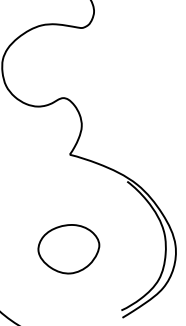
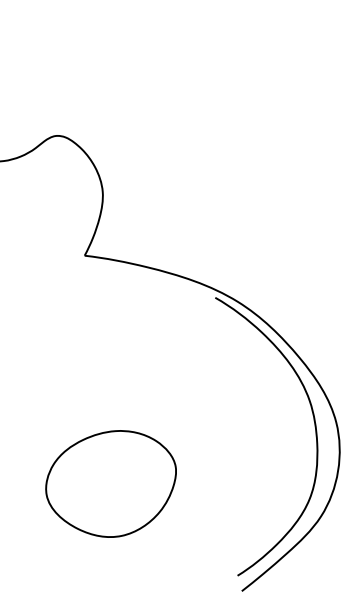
part: (68, 249) -> (110, 485), moved

